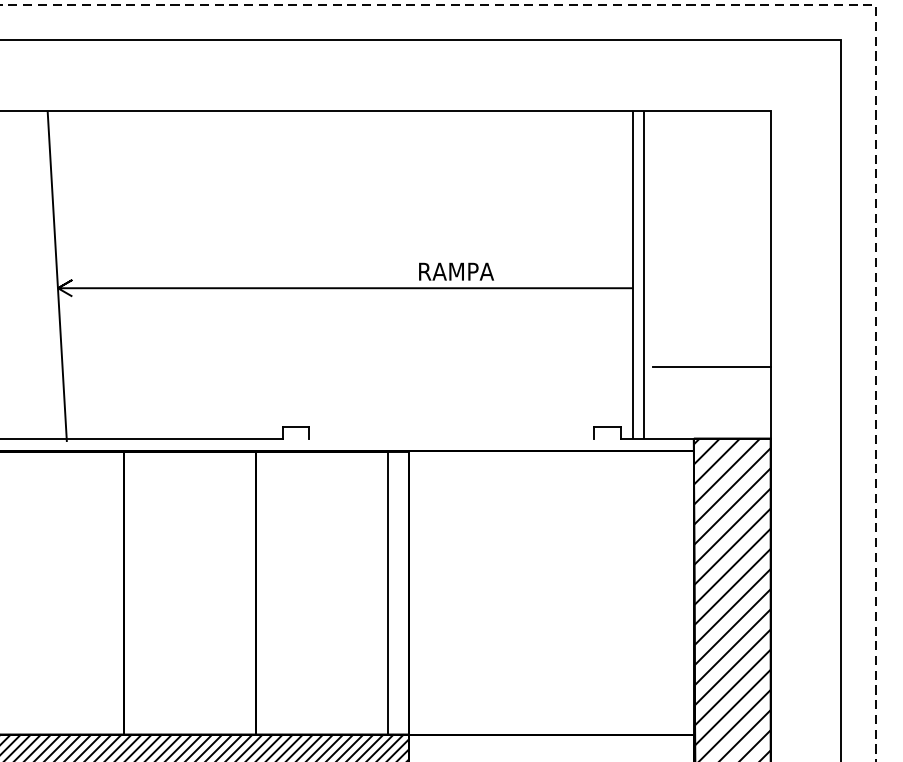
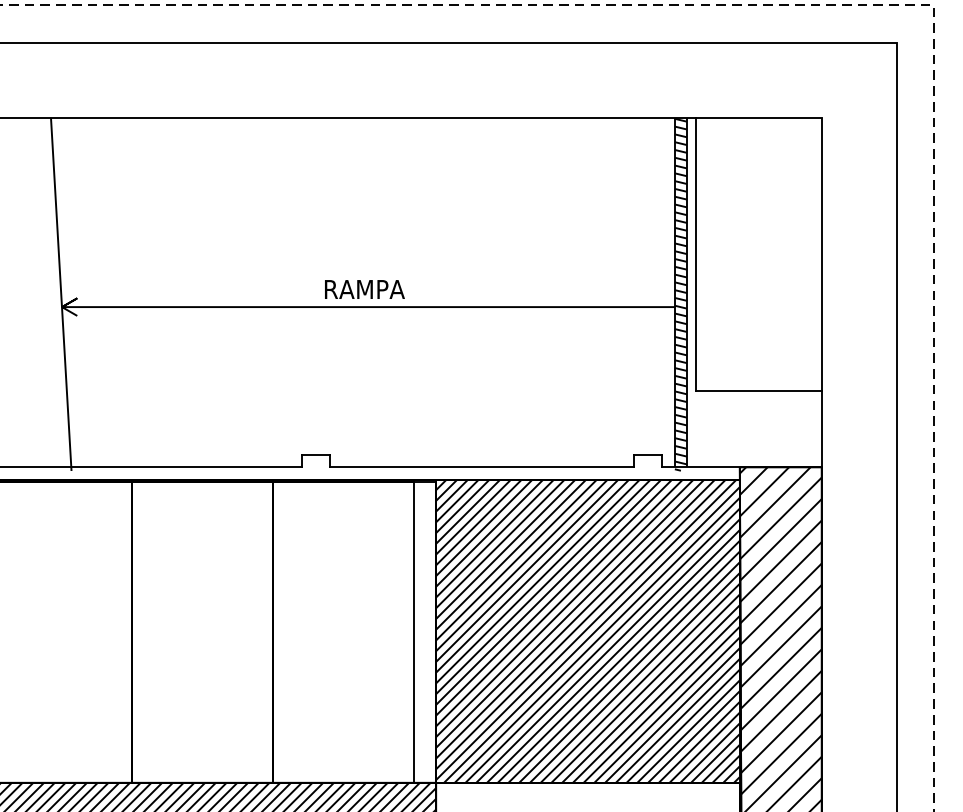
line: (652, 237) -> (695, 253), added
text: (456, 271) -> (364, 289), moved
hatch: (638, 276) -> (680, 294), added
line: (451, 438) -> (481, 467), added
hatch: (550, 592) -> (587, 631), added

